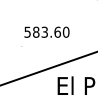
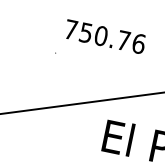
text: (46, 31) -> (104, 35), 583.60 -> 750.76

